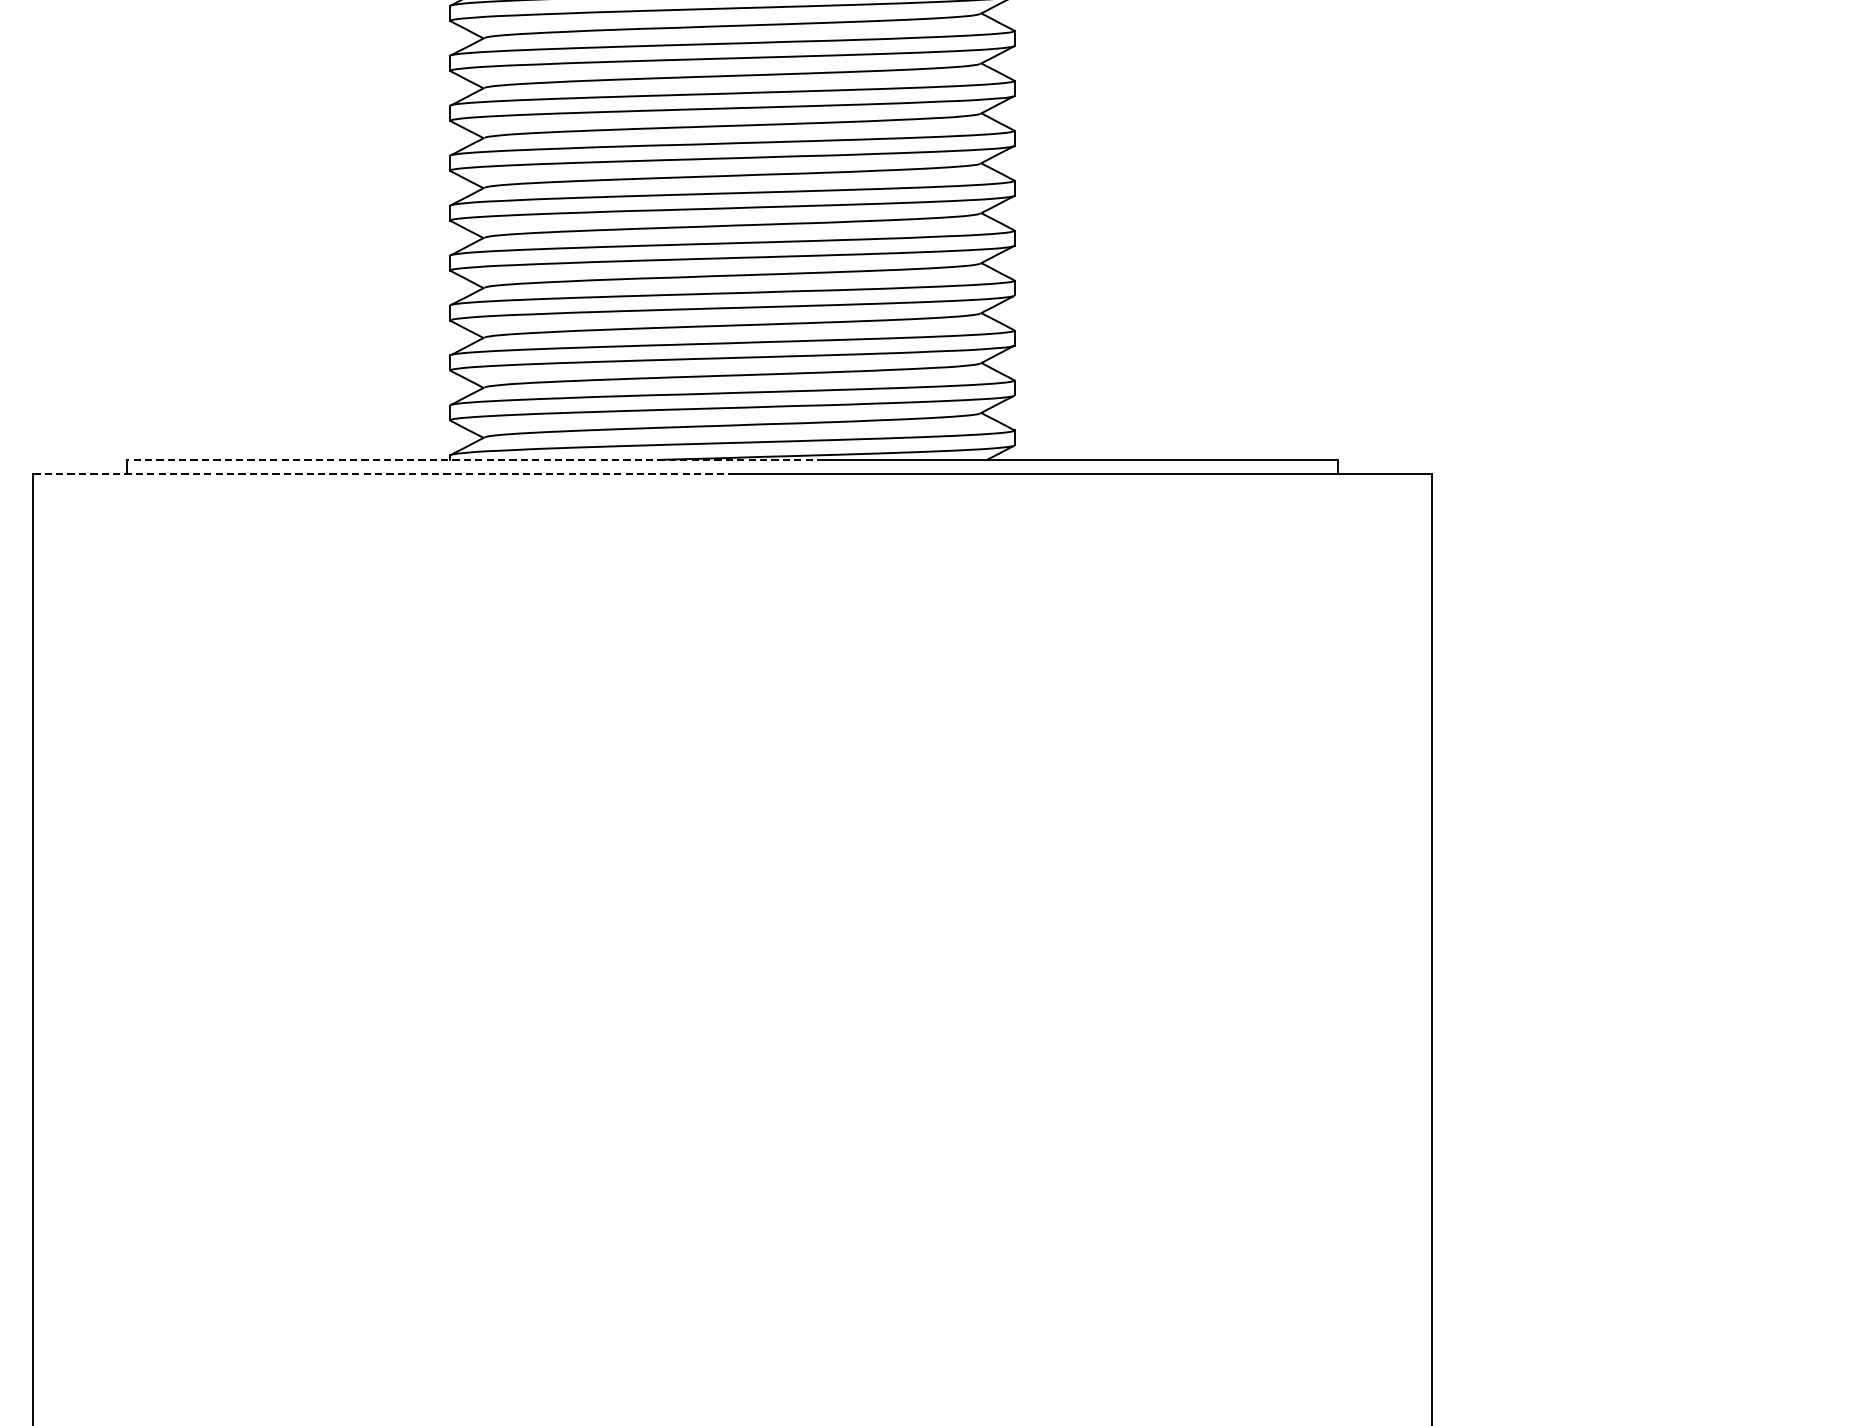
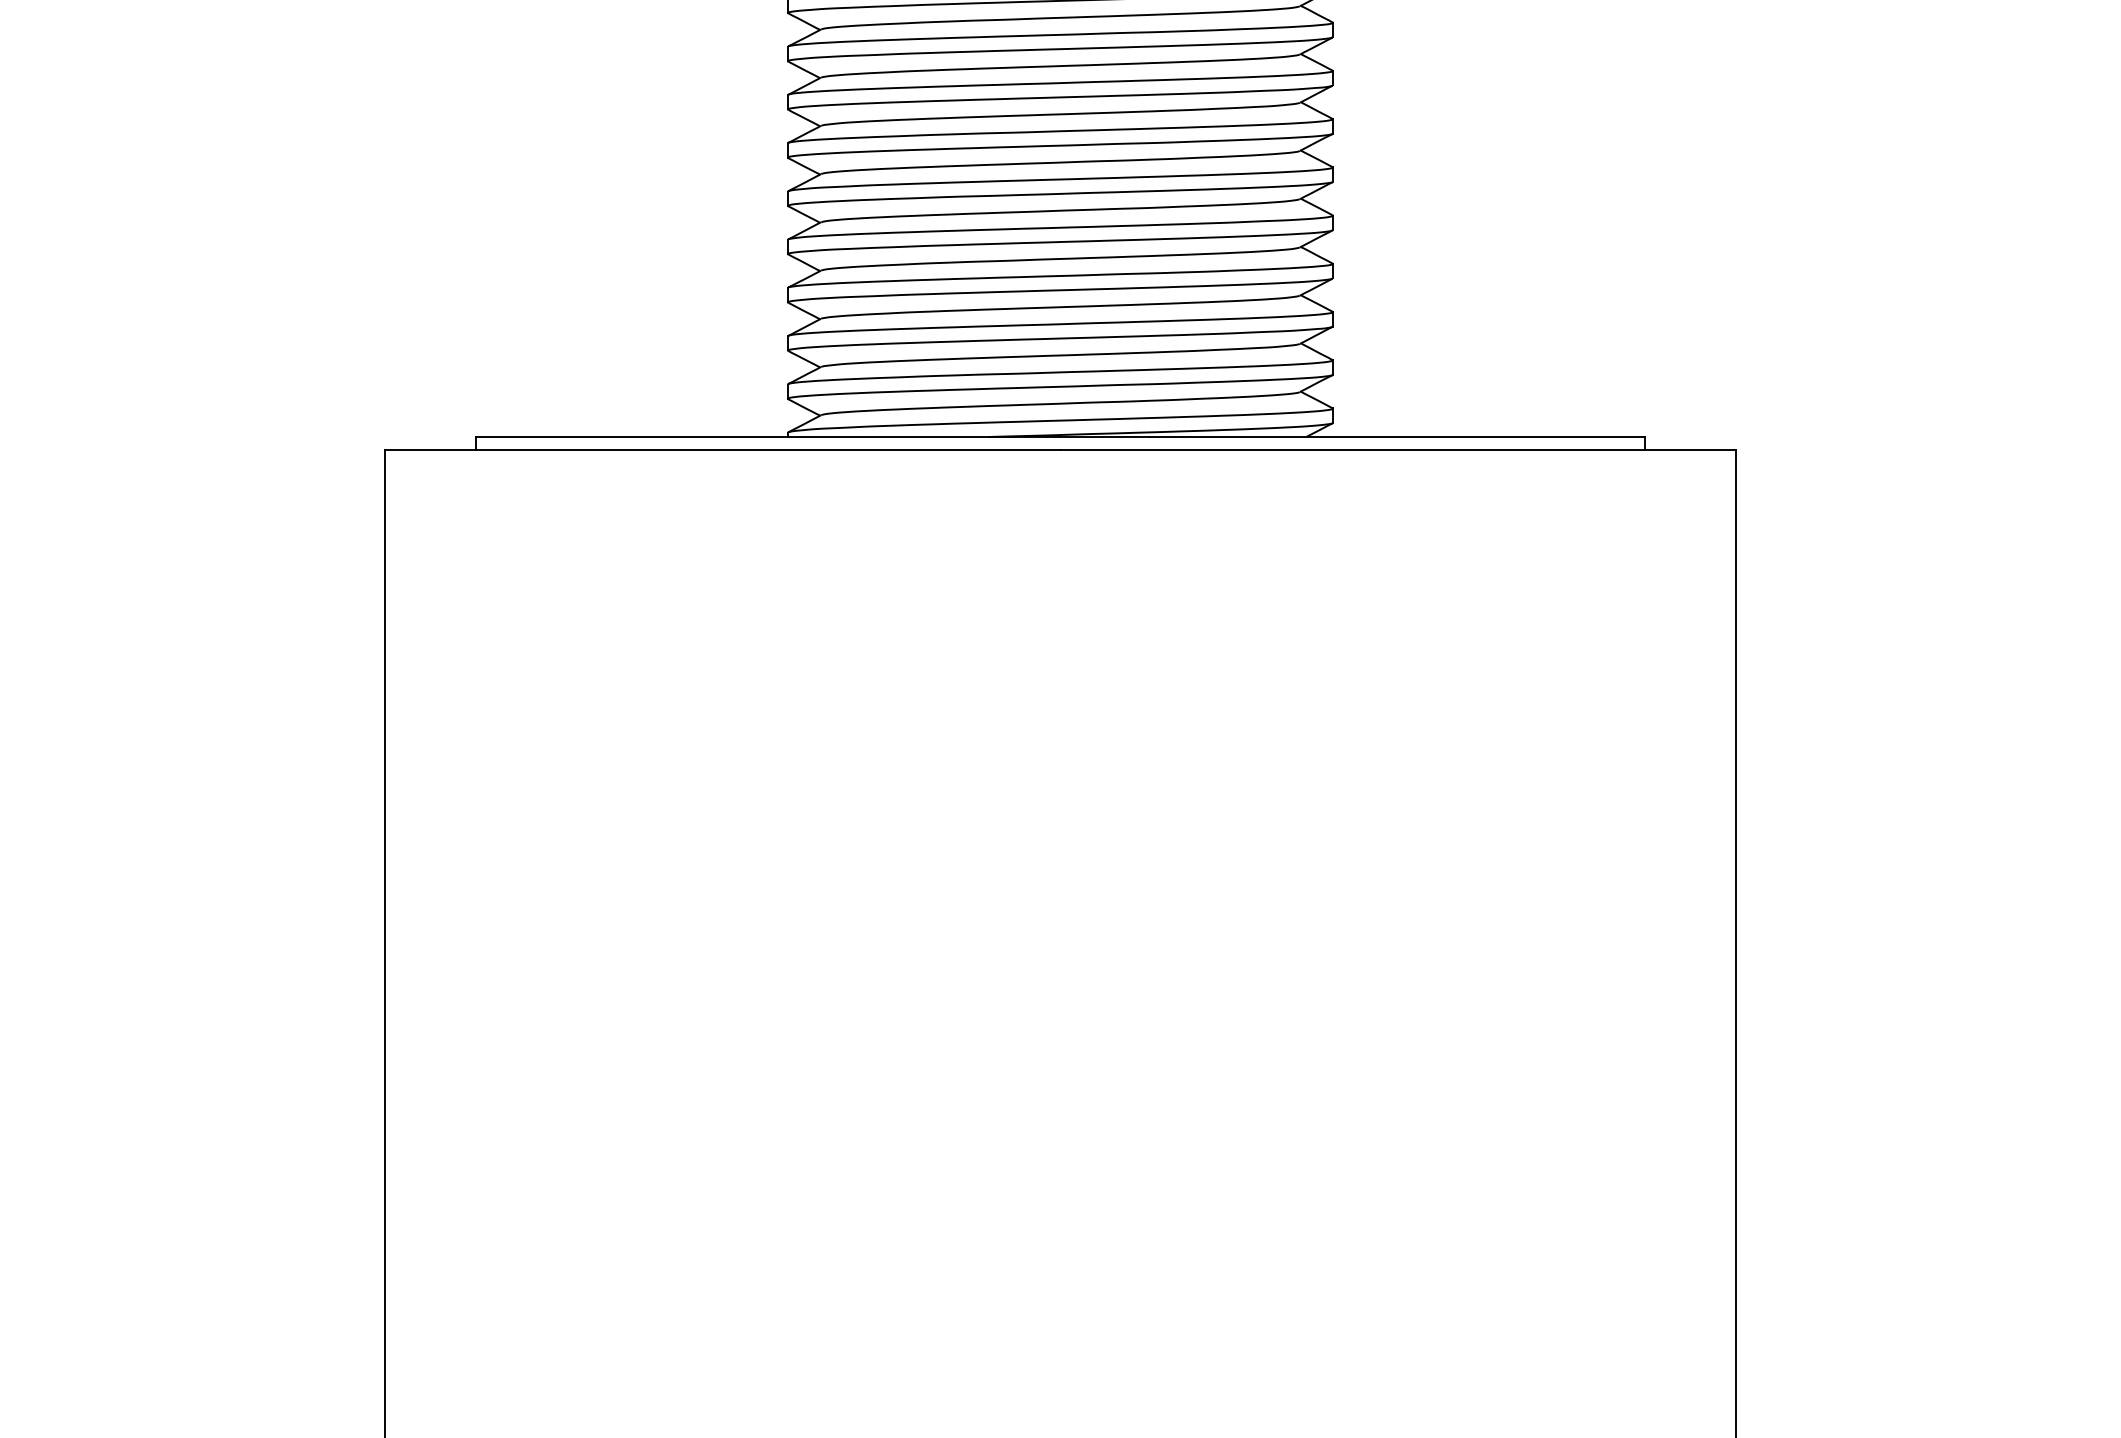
line: (475, 460) -> (812, 437), dashed -> solid
line: (382, 473) -> (722, 450), dashed -> solid

